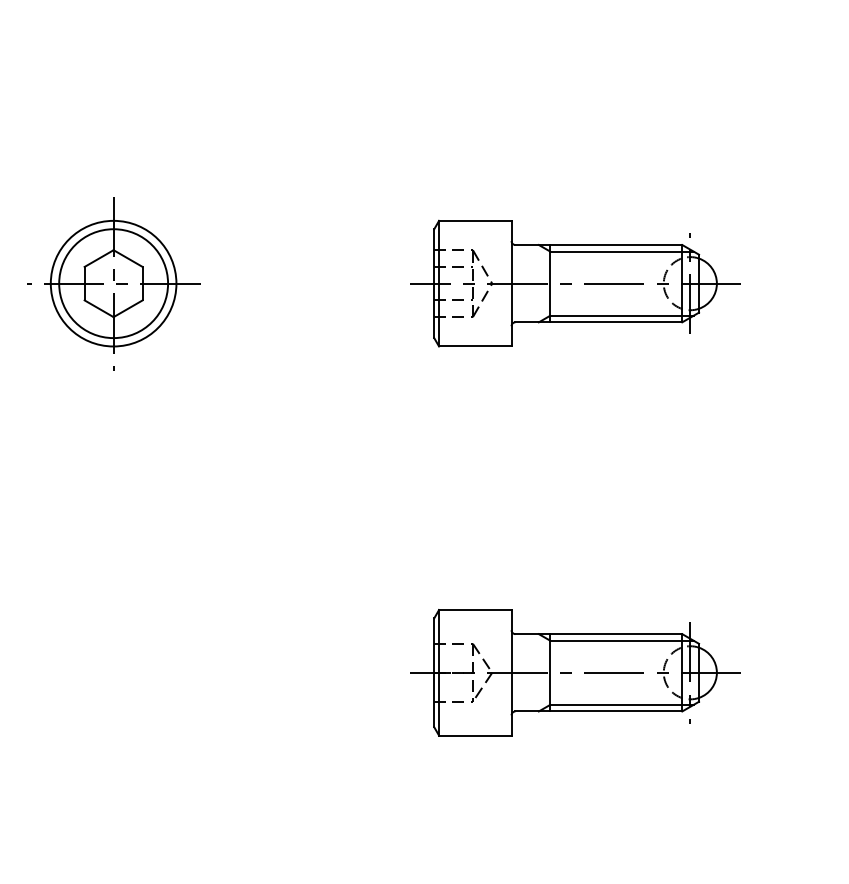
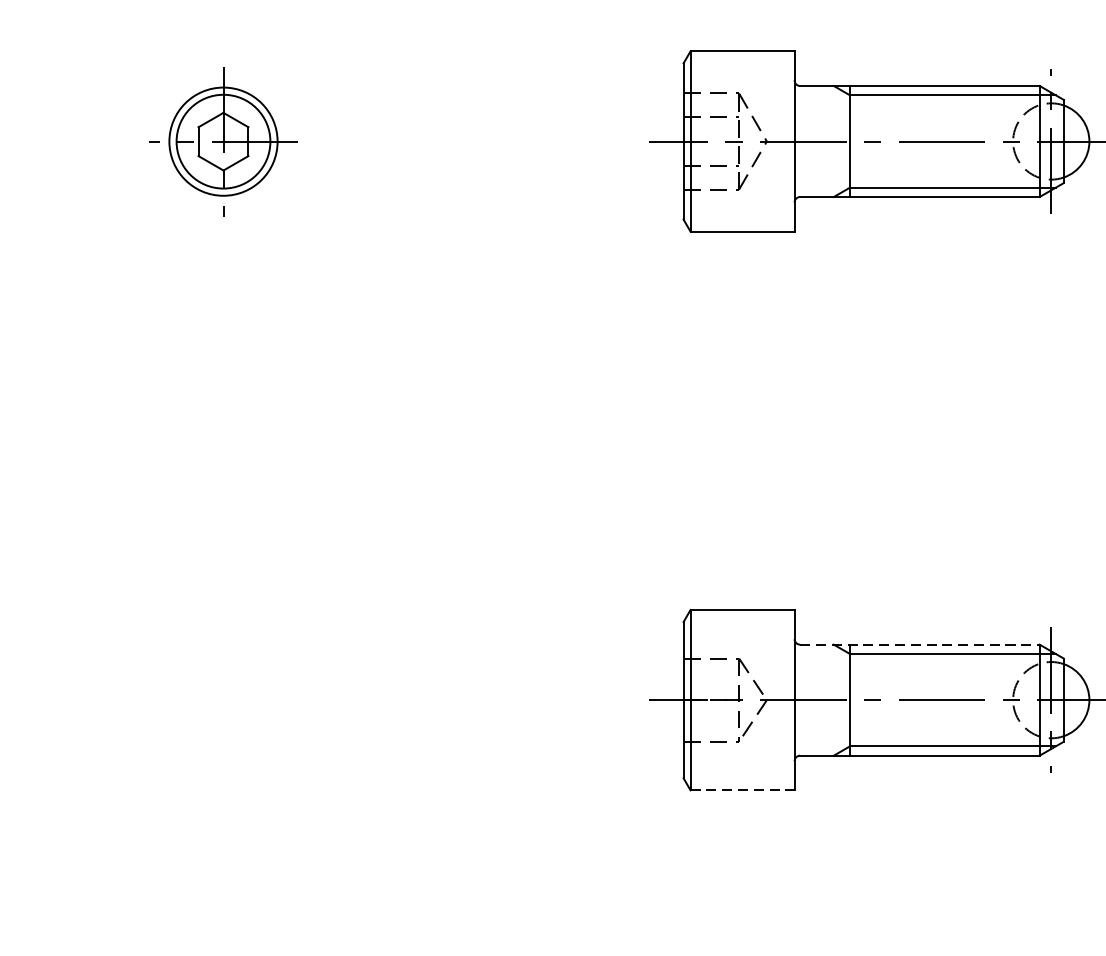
part: (113, 283) -> (223, 141), size x0.6
line: (599, 634) -> (920, 645), solid -> dashed
line: (475, 735) -> (742, 790), solid -> dashed

